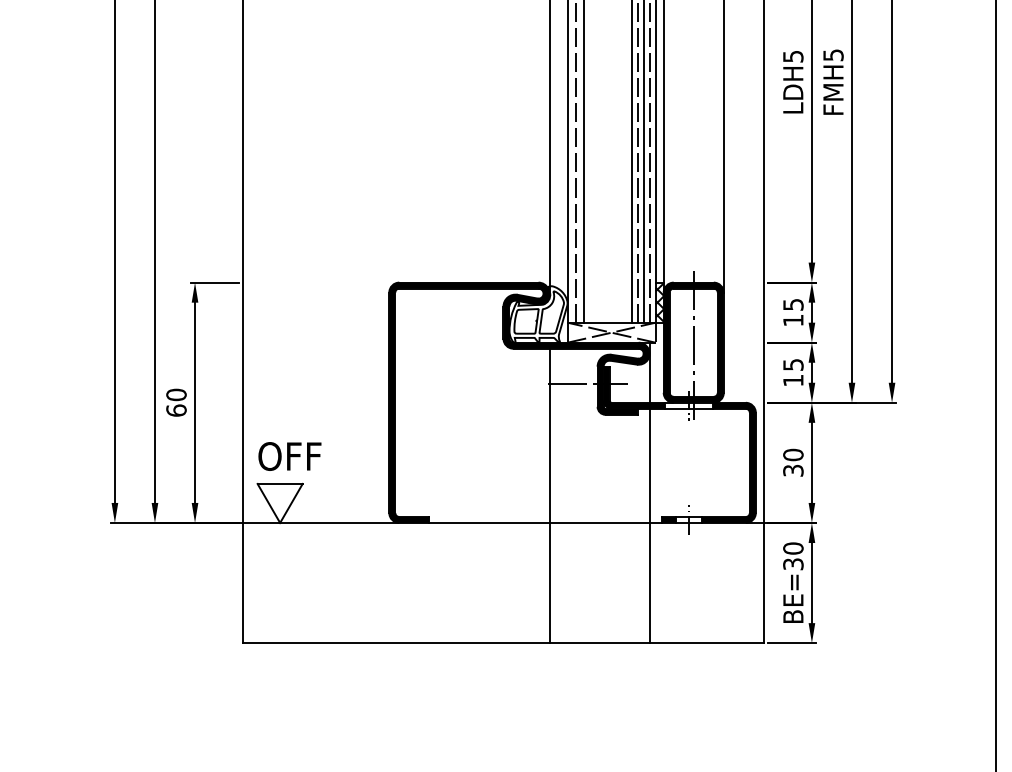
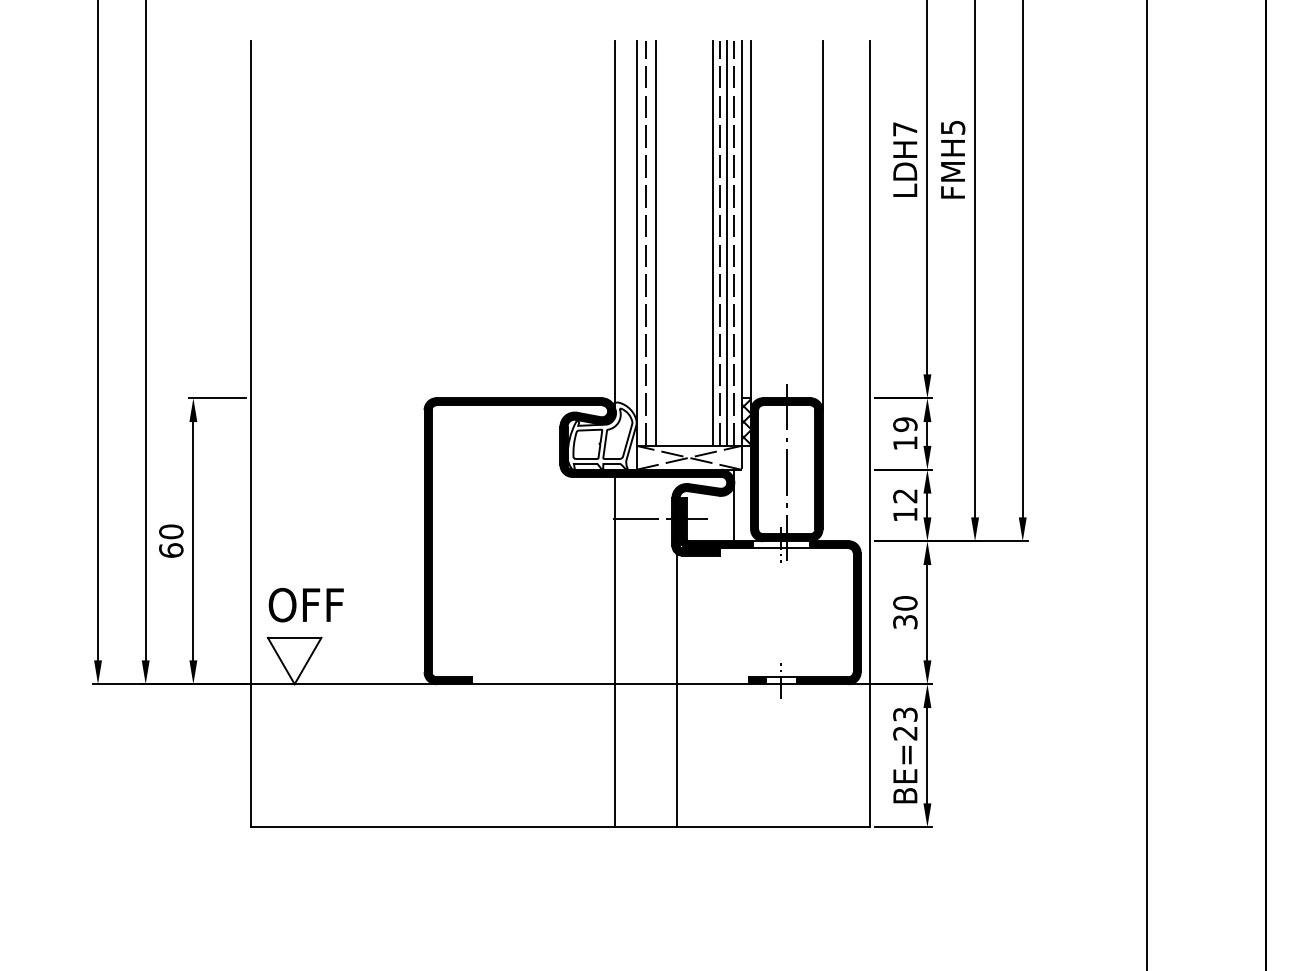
text: (793, 56) -> (905, 129), LDH5 -> LDH7
text: (793, 304) -> (905, 424), 15 -> 19
text: (793, 365) -> (905, 496), 15 -> 12
line: (649, 525) -> (677, 687), moved
text: (793, 555) -> (905, 723), BE=30 -> BE=23

